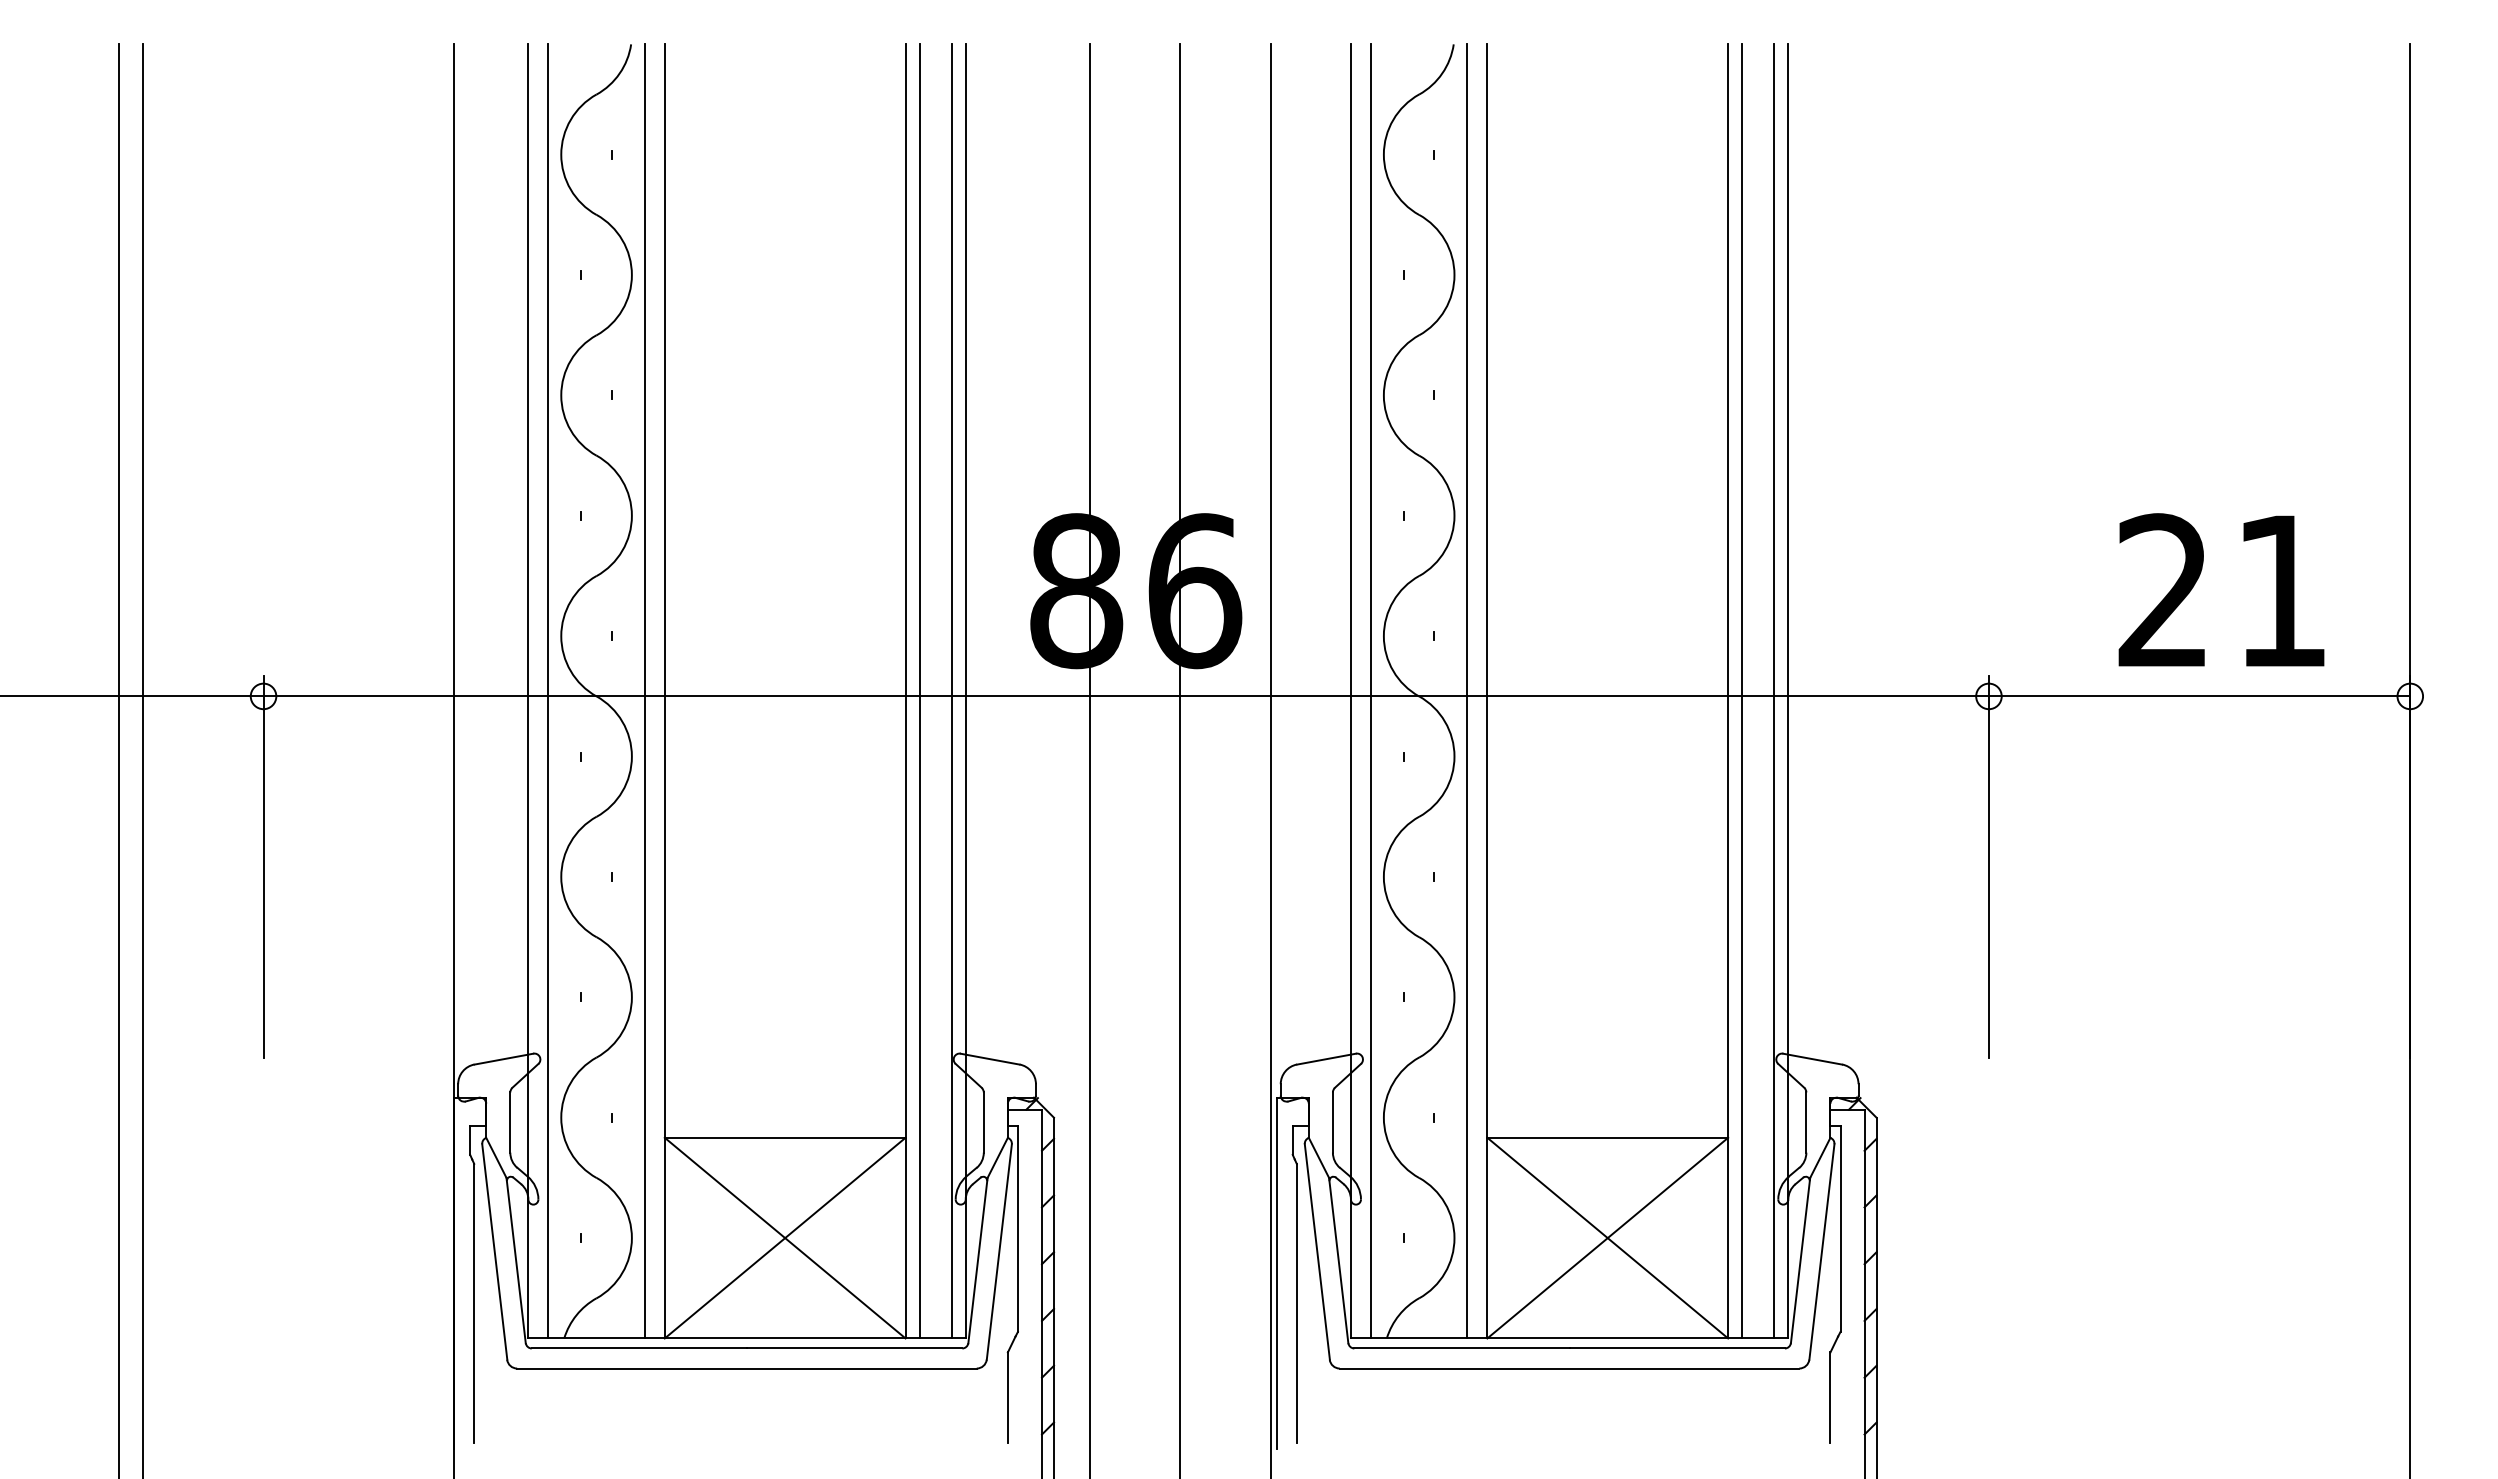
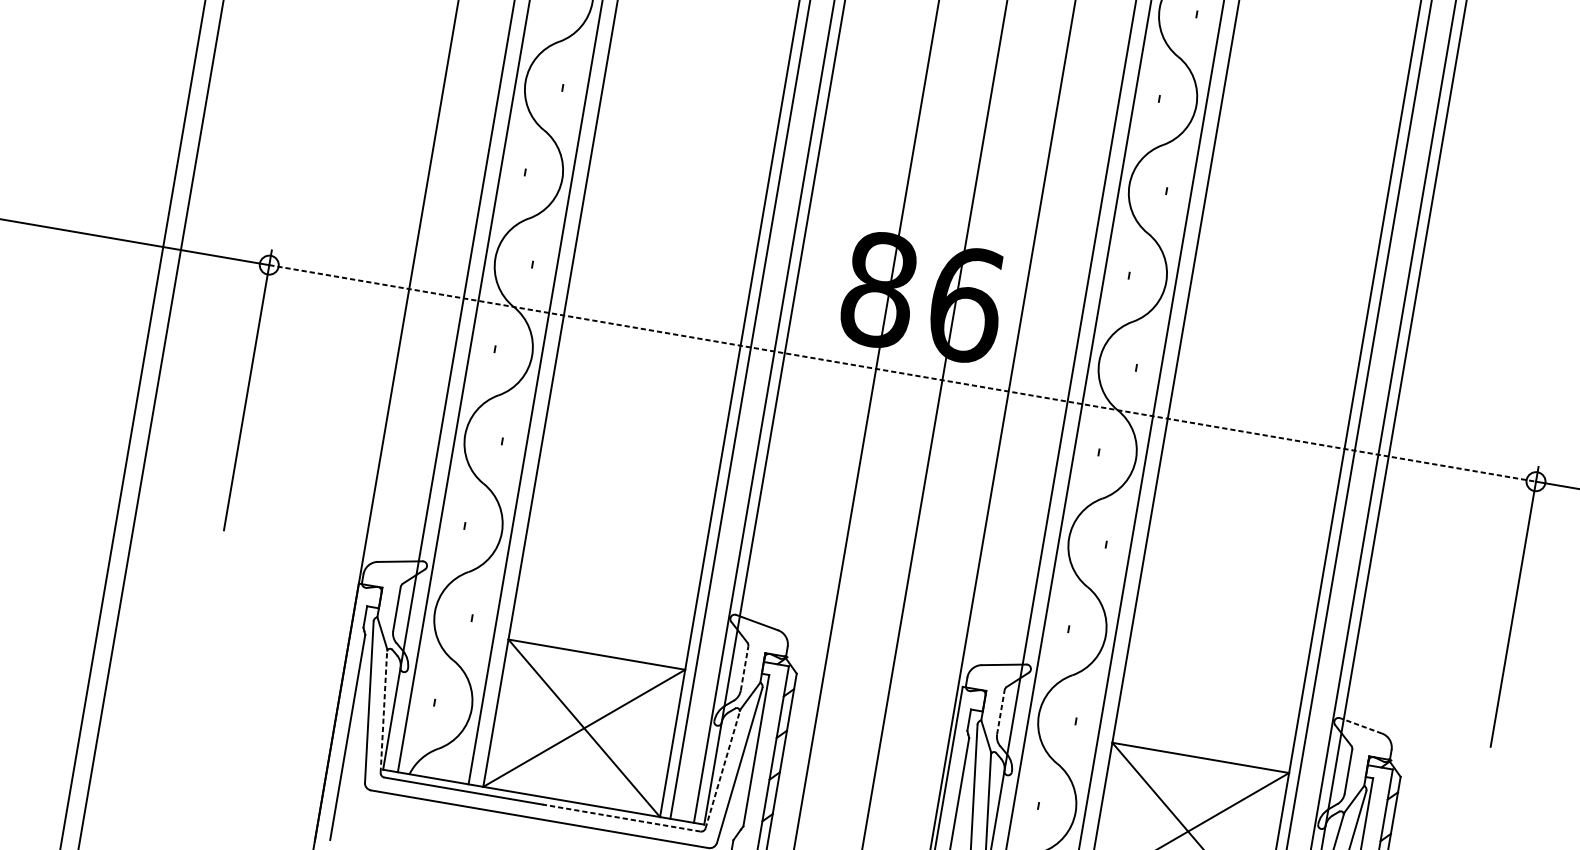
line: (1126, 696) -> (902, 373), solid -> dashed
line: (1812, 1059) -> (1360, 726), solid -> dashed
line: (983, 1122) -> (744, 668), solid -> dashed
line: (1332, 1122) -> (1000, 712), solid -> dashed
line: (516, 1260) -> (384, 711), solid -> dashed
line: (978, 1260) -> (723, 769), solid -> dashed
line: (854, 1348) -> (621, 818), solid -> dashed

